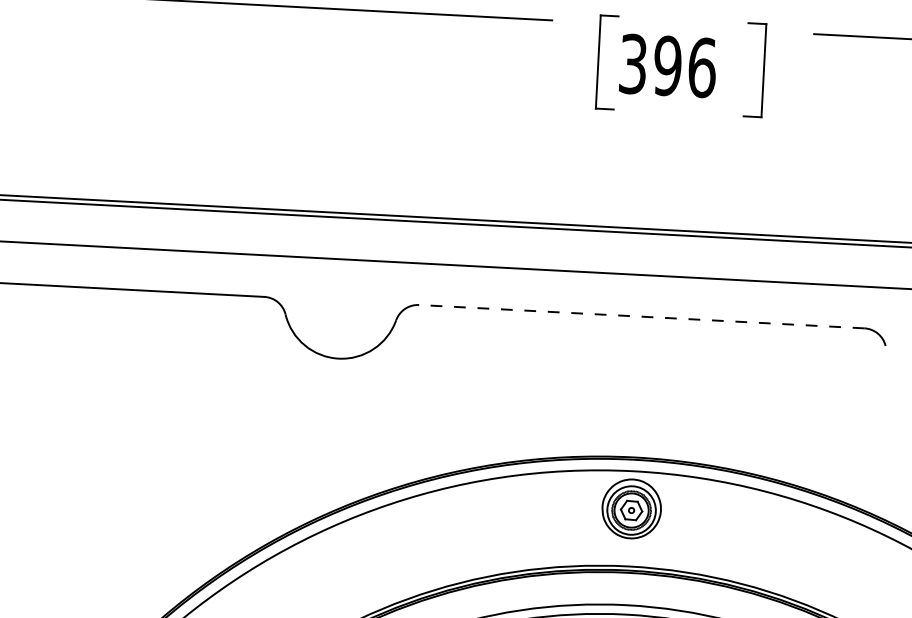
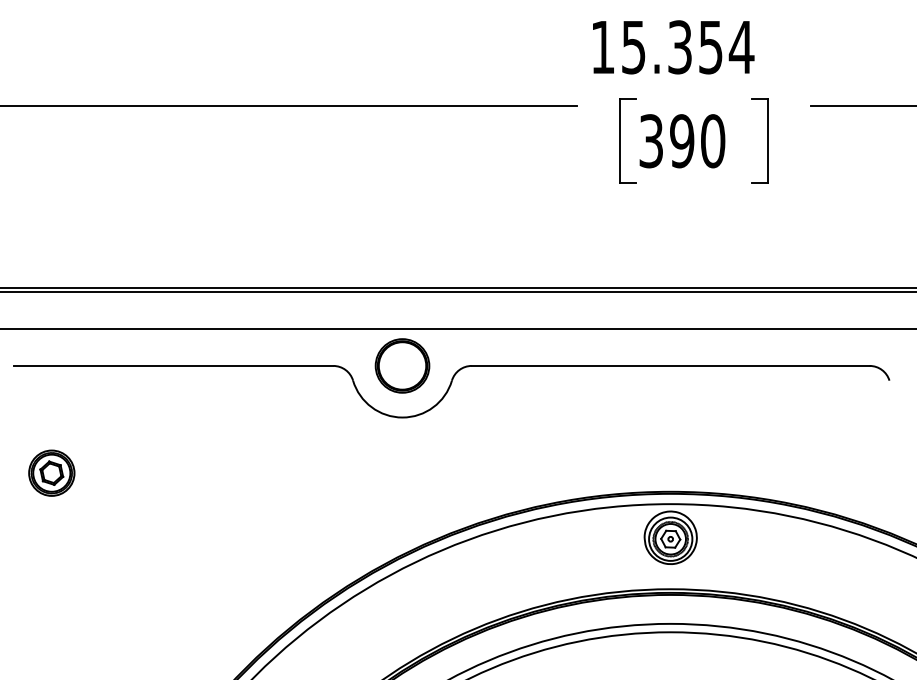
text: (702, 68) -> (713, 141), 396 -> 390
part: (341, 300) -> (402, 365), added
line: (641, 316) -> (670, 365), dashed -> solid

